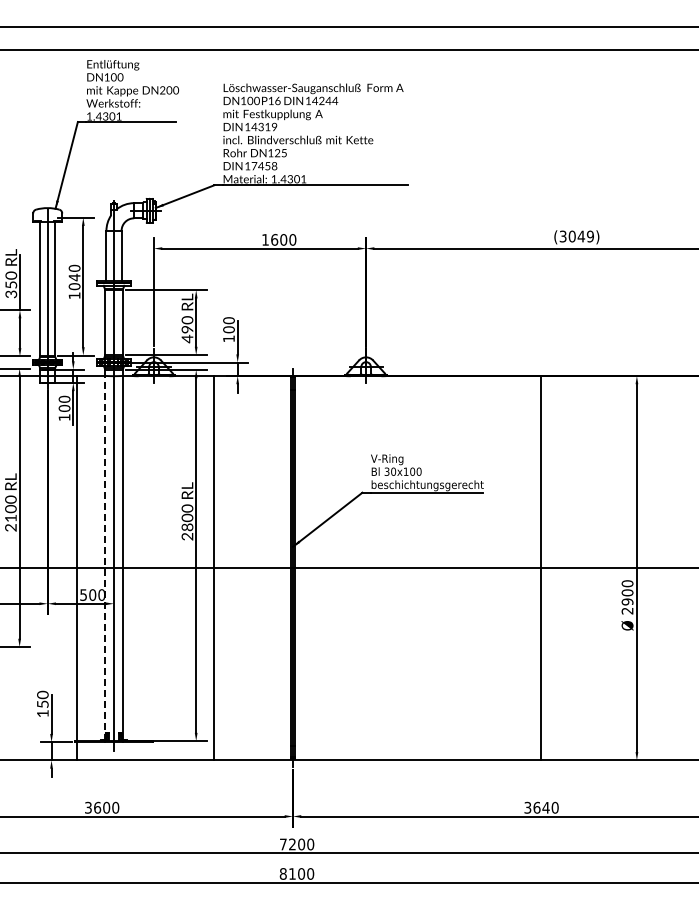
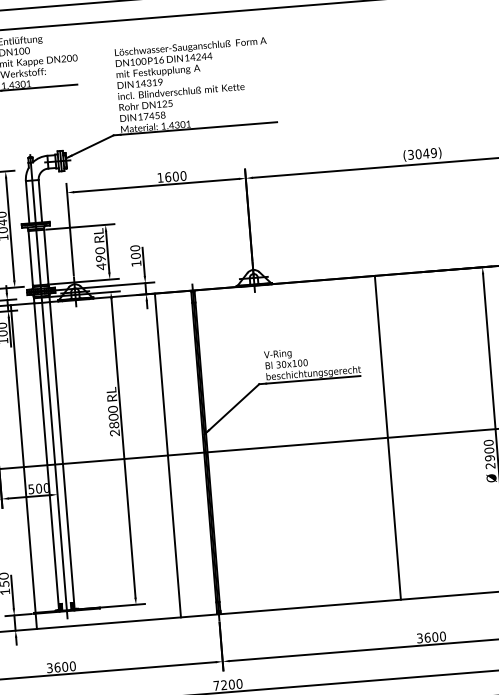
line: (104, 558) -> (46, 457), dashed -> solid
line: (213, 567) -> (167, 454), moved
line: (541, 567) -> (388, 437), moved
text: (545, 807) -> (434, 636), 3640 -> 3600

